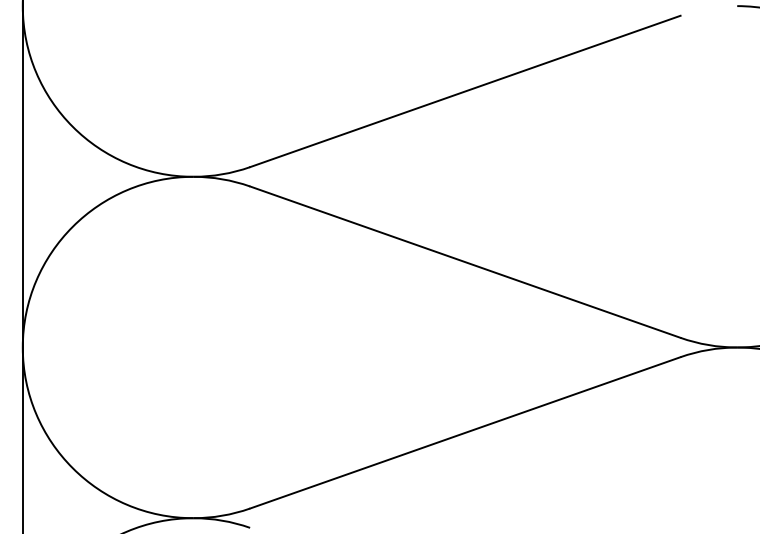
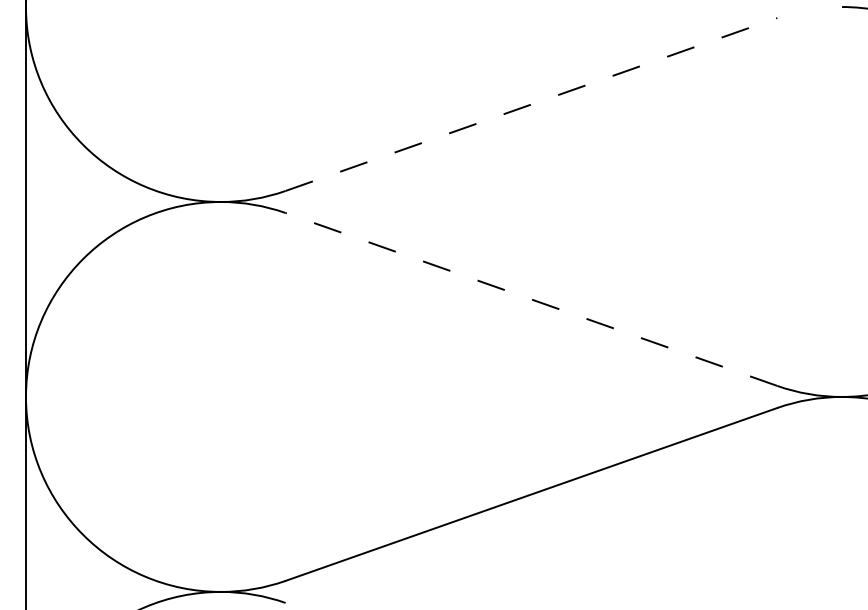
line: (465, 91) -> (531, 104), solid -> dashed
line: (464, 262) -> (530, 299), solid -> dashed

